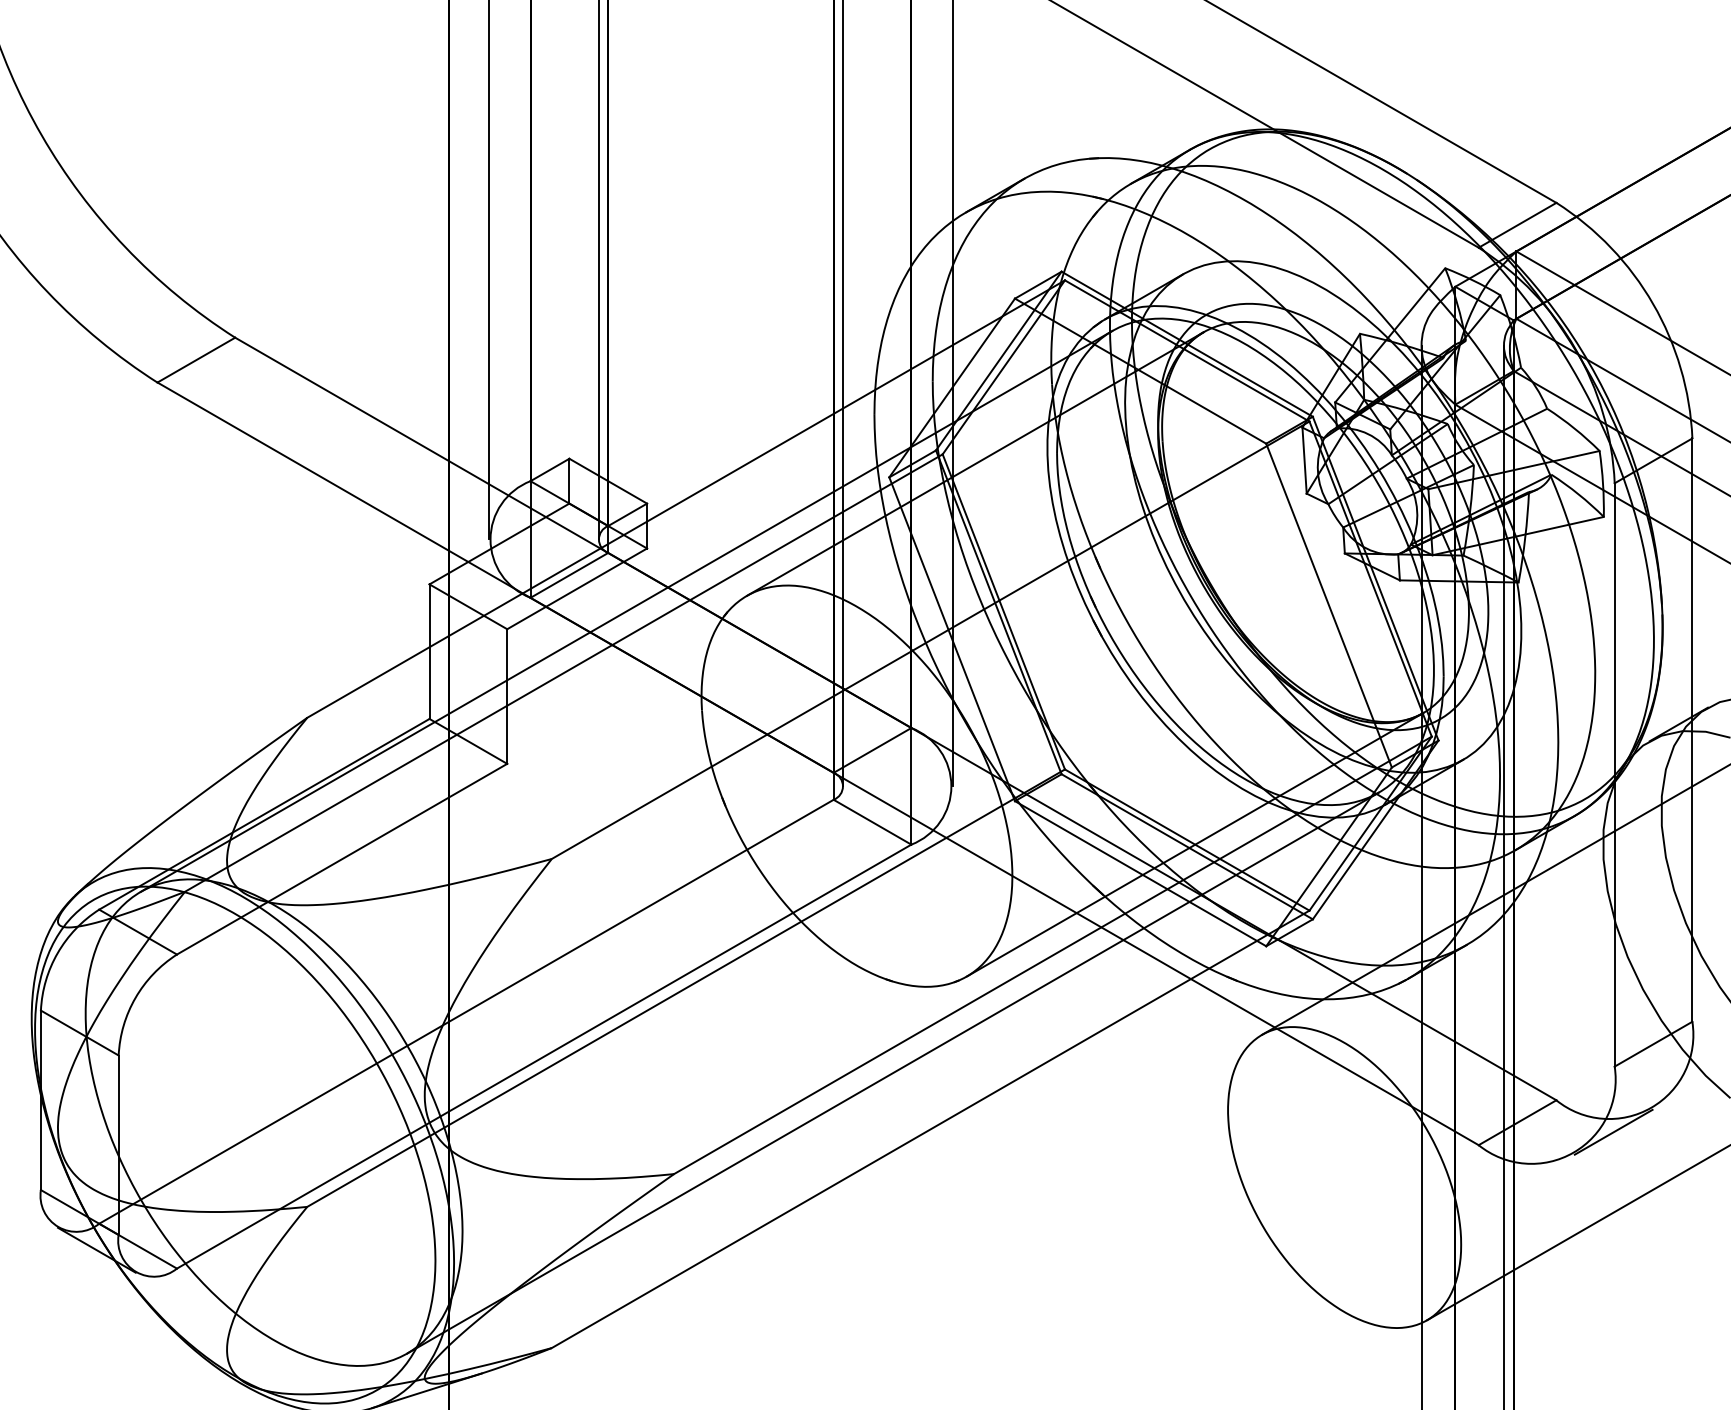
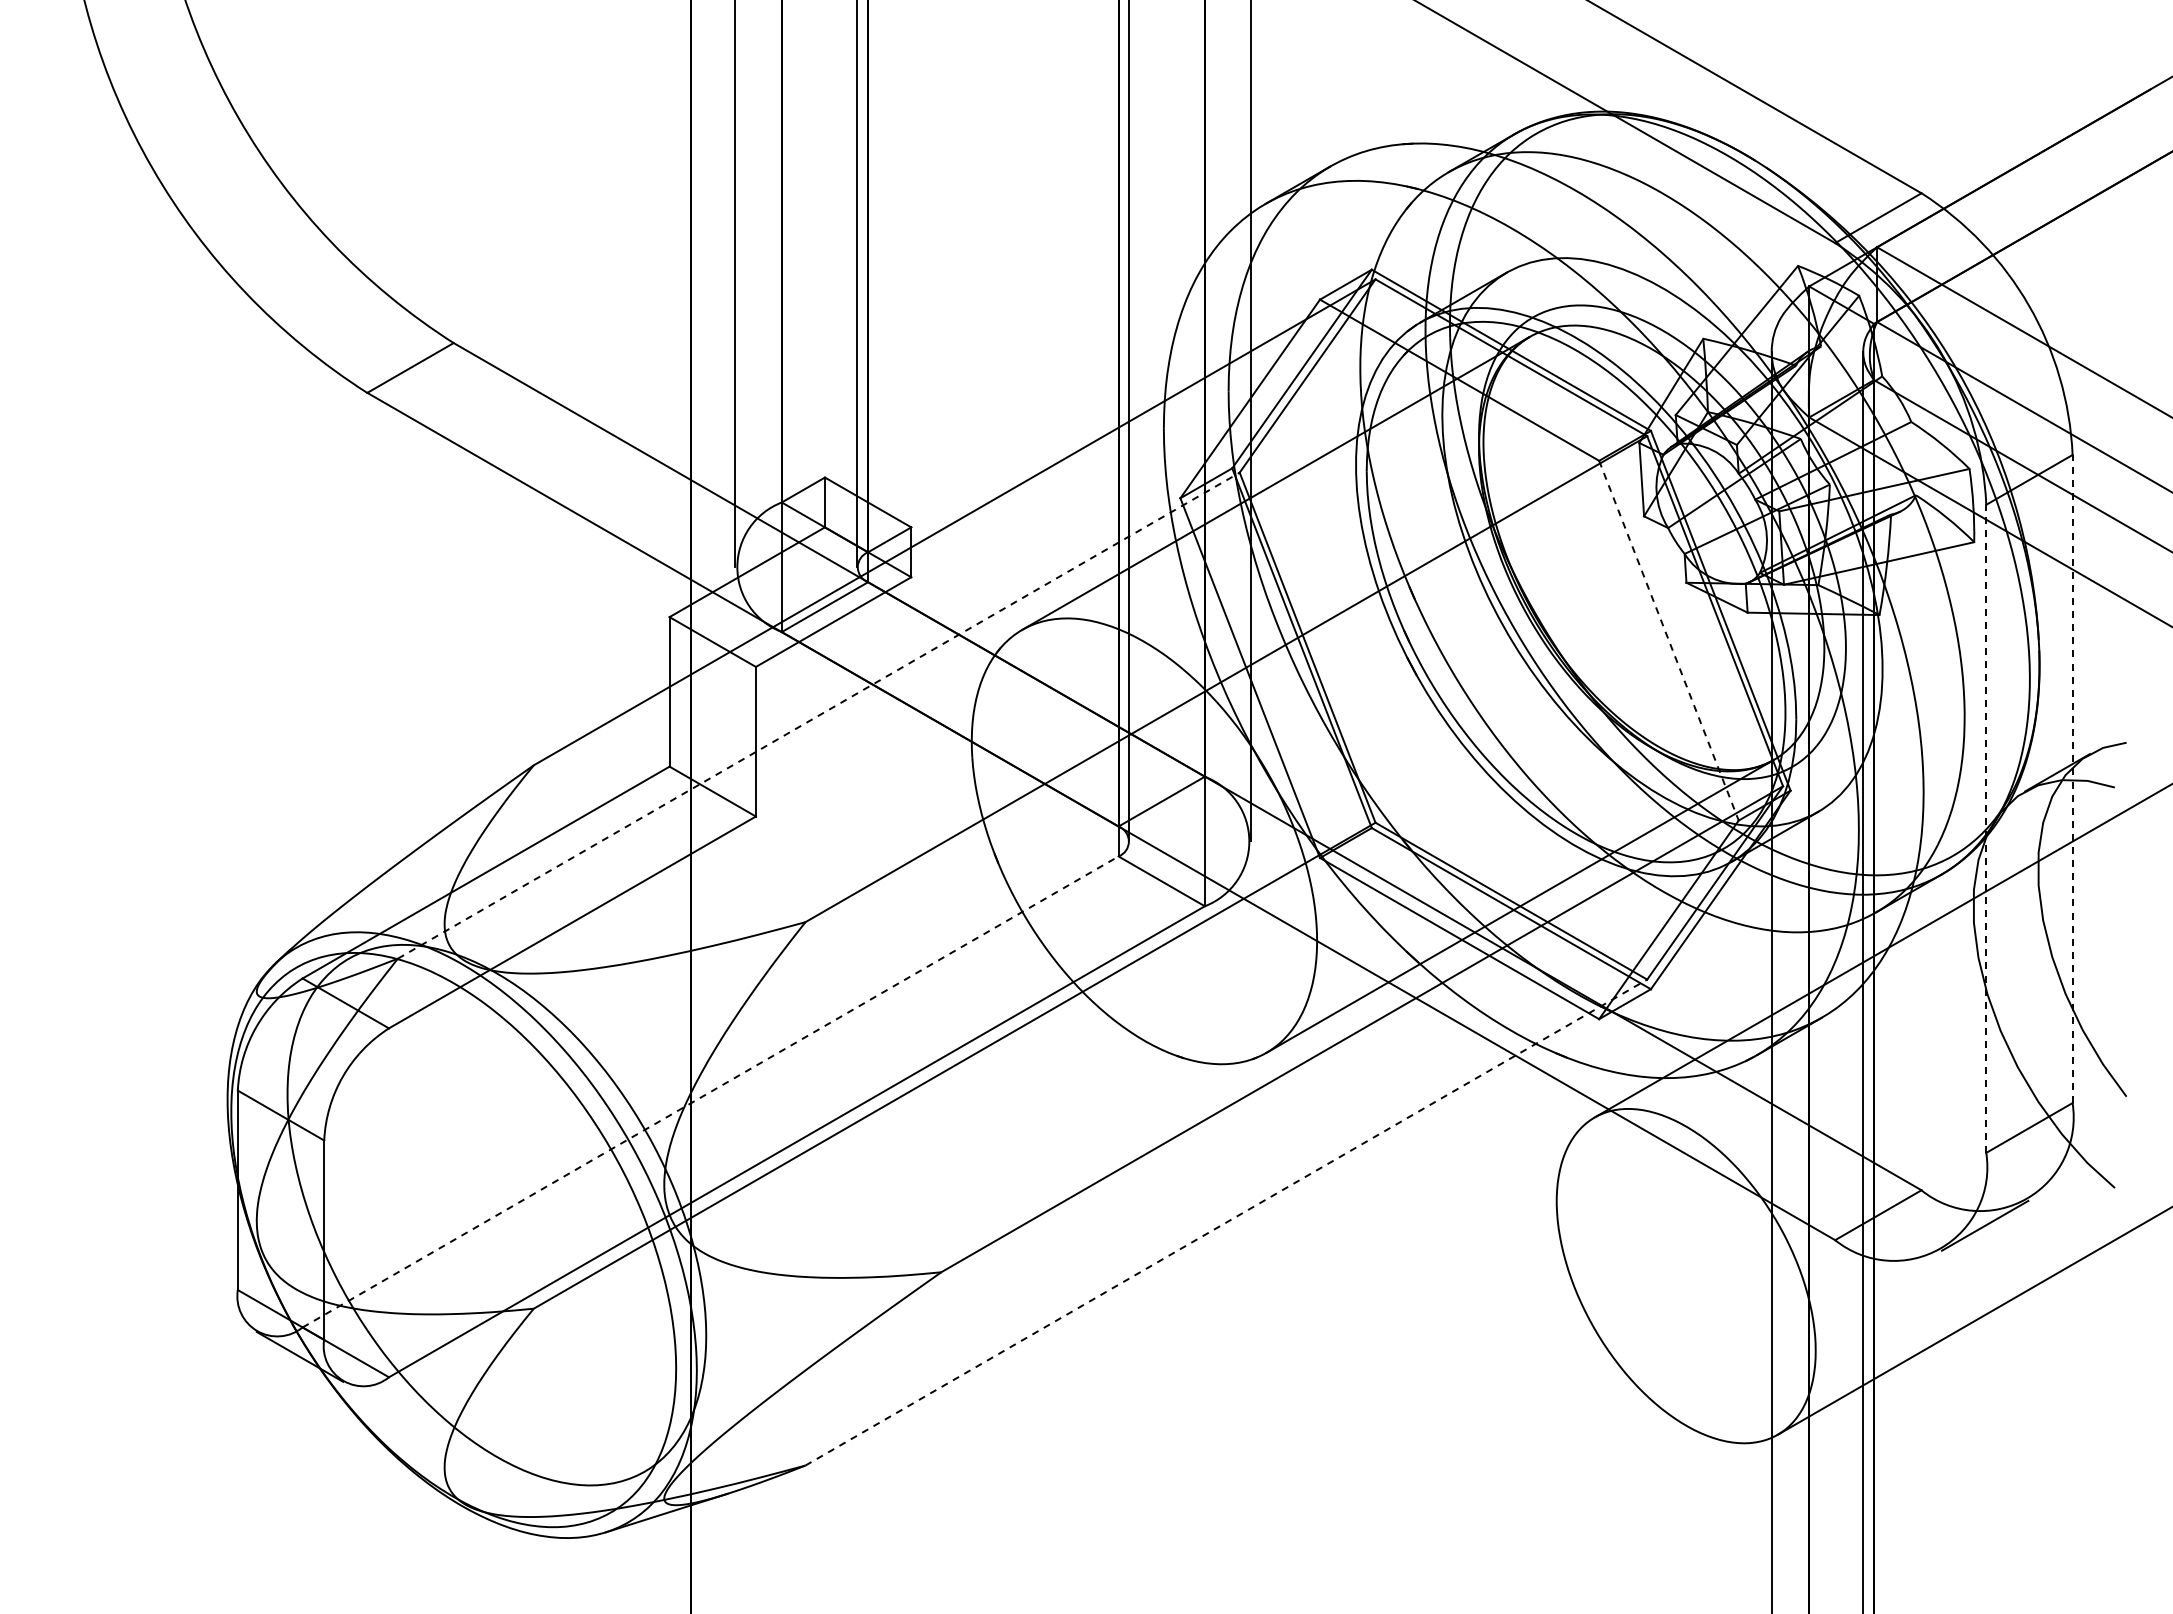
line: (1328, 605) -> (1668, 640), solid -> dashed
line: (626, 610) -> (888, 646), removed
line: (563, 672) -> (818, 715), solid -> dashed
line: (1692, 729) -> (2072, 778), solid -> dashed
line: (1614, 774) -> (1986, 828), solid -> dashed
line: (467, 1011) -> (711, 1091), solid -> dashed
line: (893, 1072) -> (1184, 1159), removed
line: (930, 1129) -> (1226, 1222), solid -> dashed

